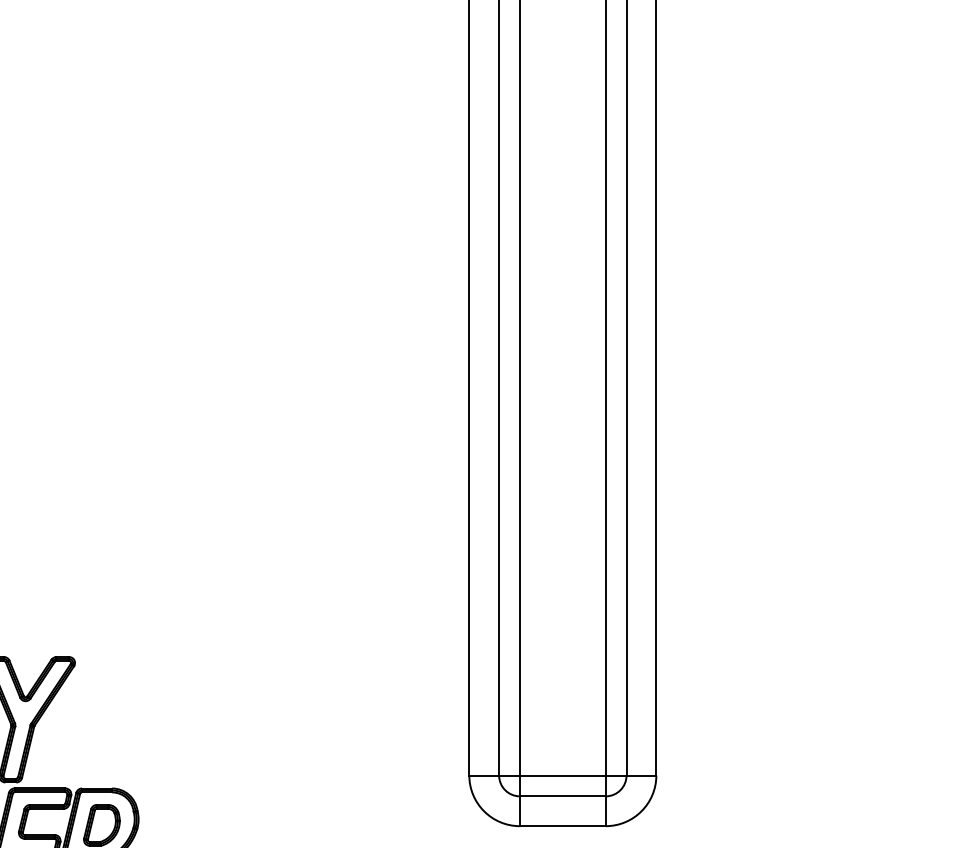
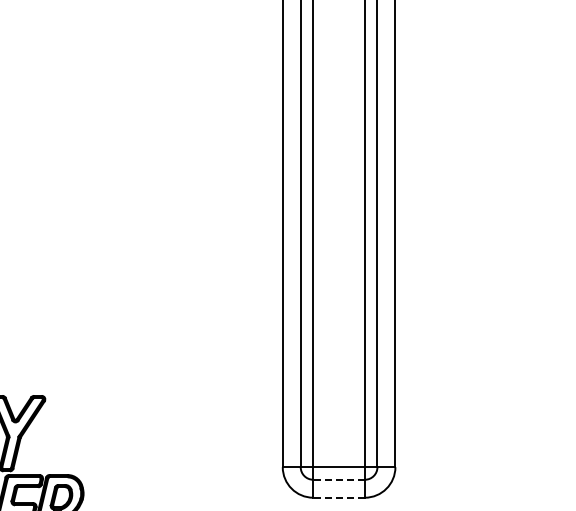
line: (563, 795) -> (339, 479), solid -> dashed
line: (563, 825) -> (339, 497), solid -> dashed

